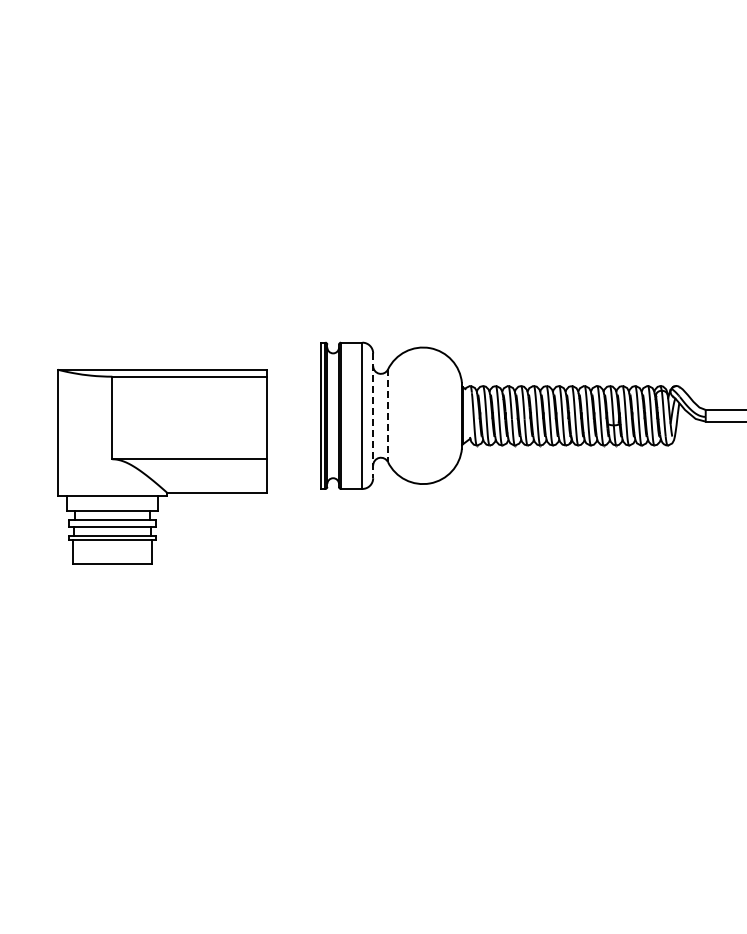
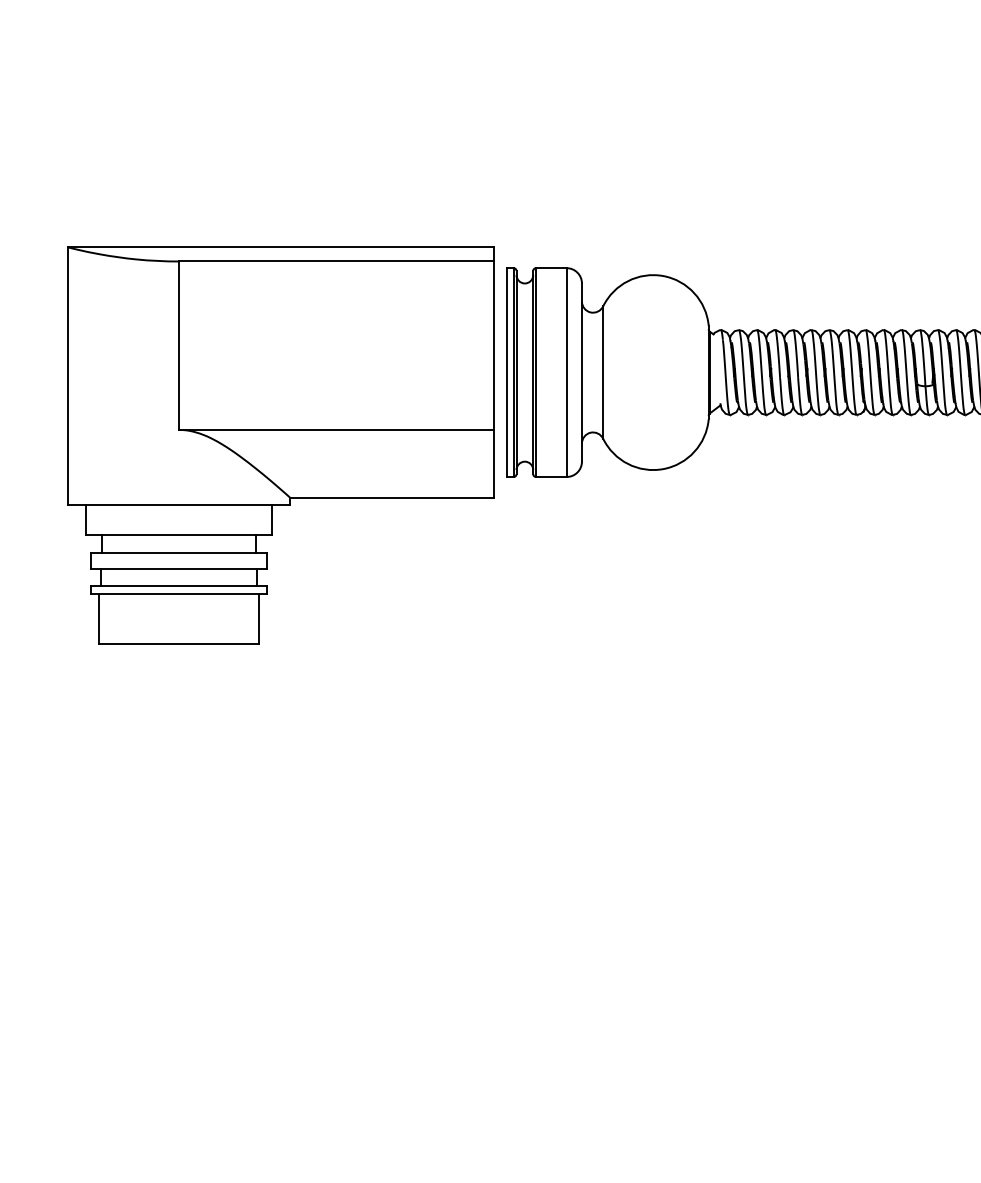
line: (373, 416) -> (582, 373), dashed -> solid
line: (387, 416) -> (602, 373), dashed -> solid
part: (162, 466) -> (281, 444), size x1.43

